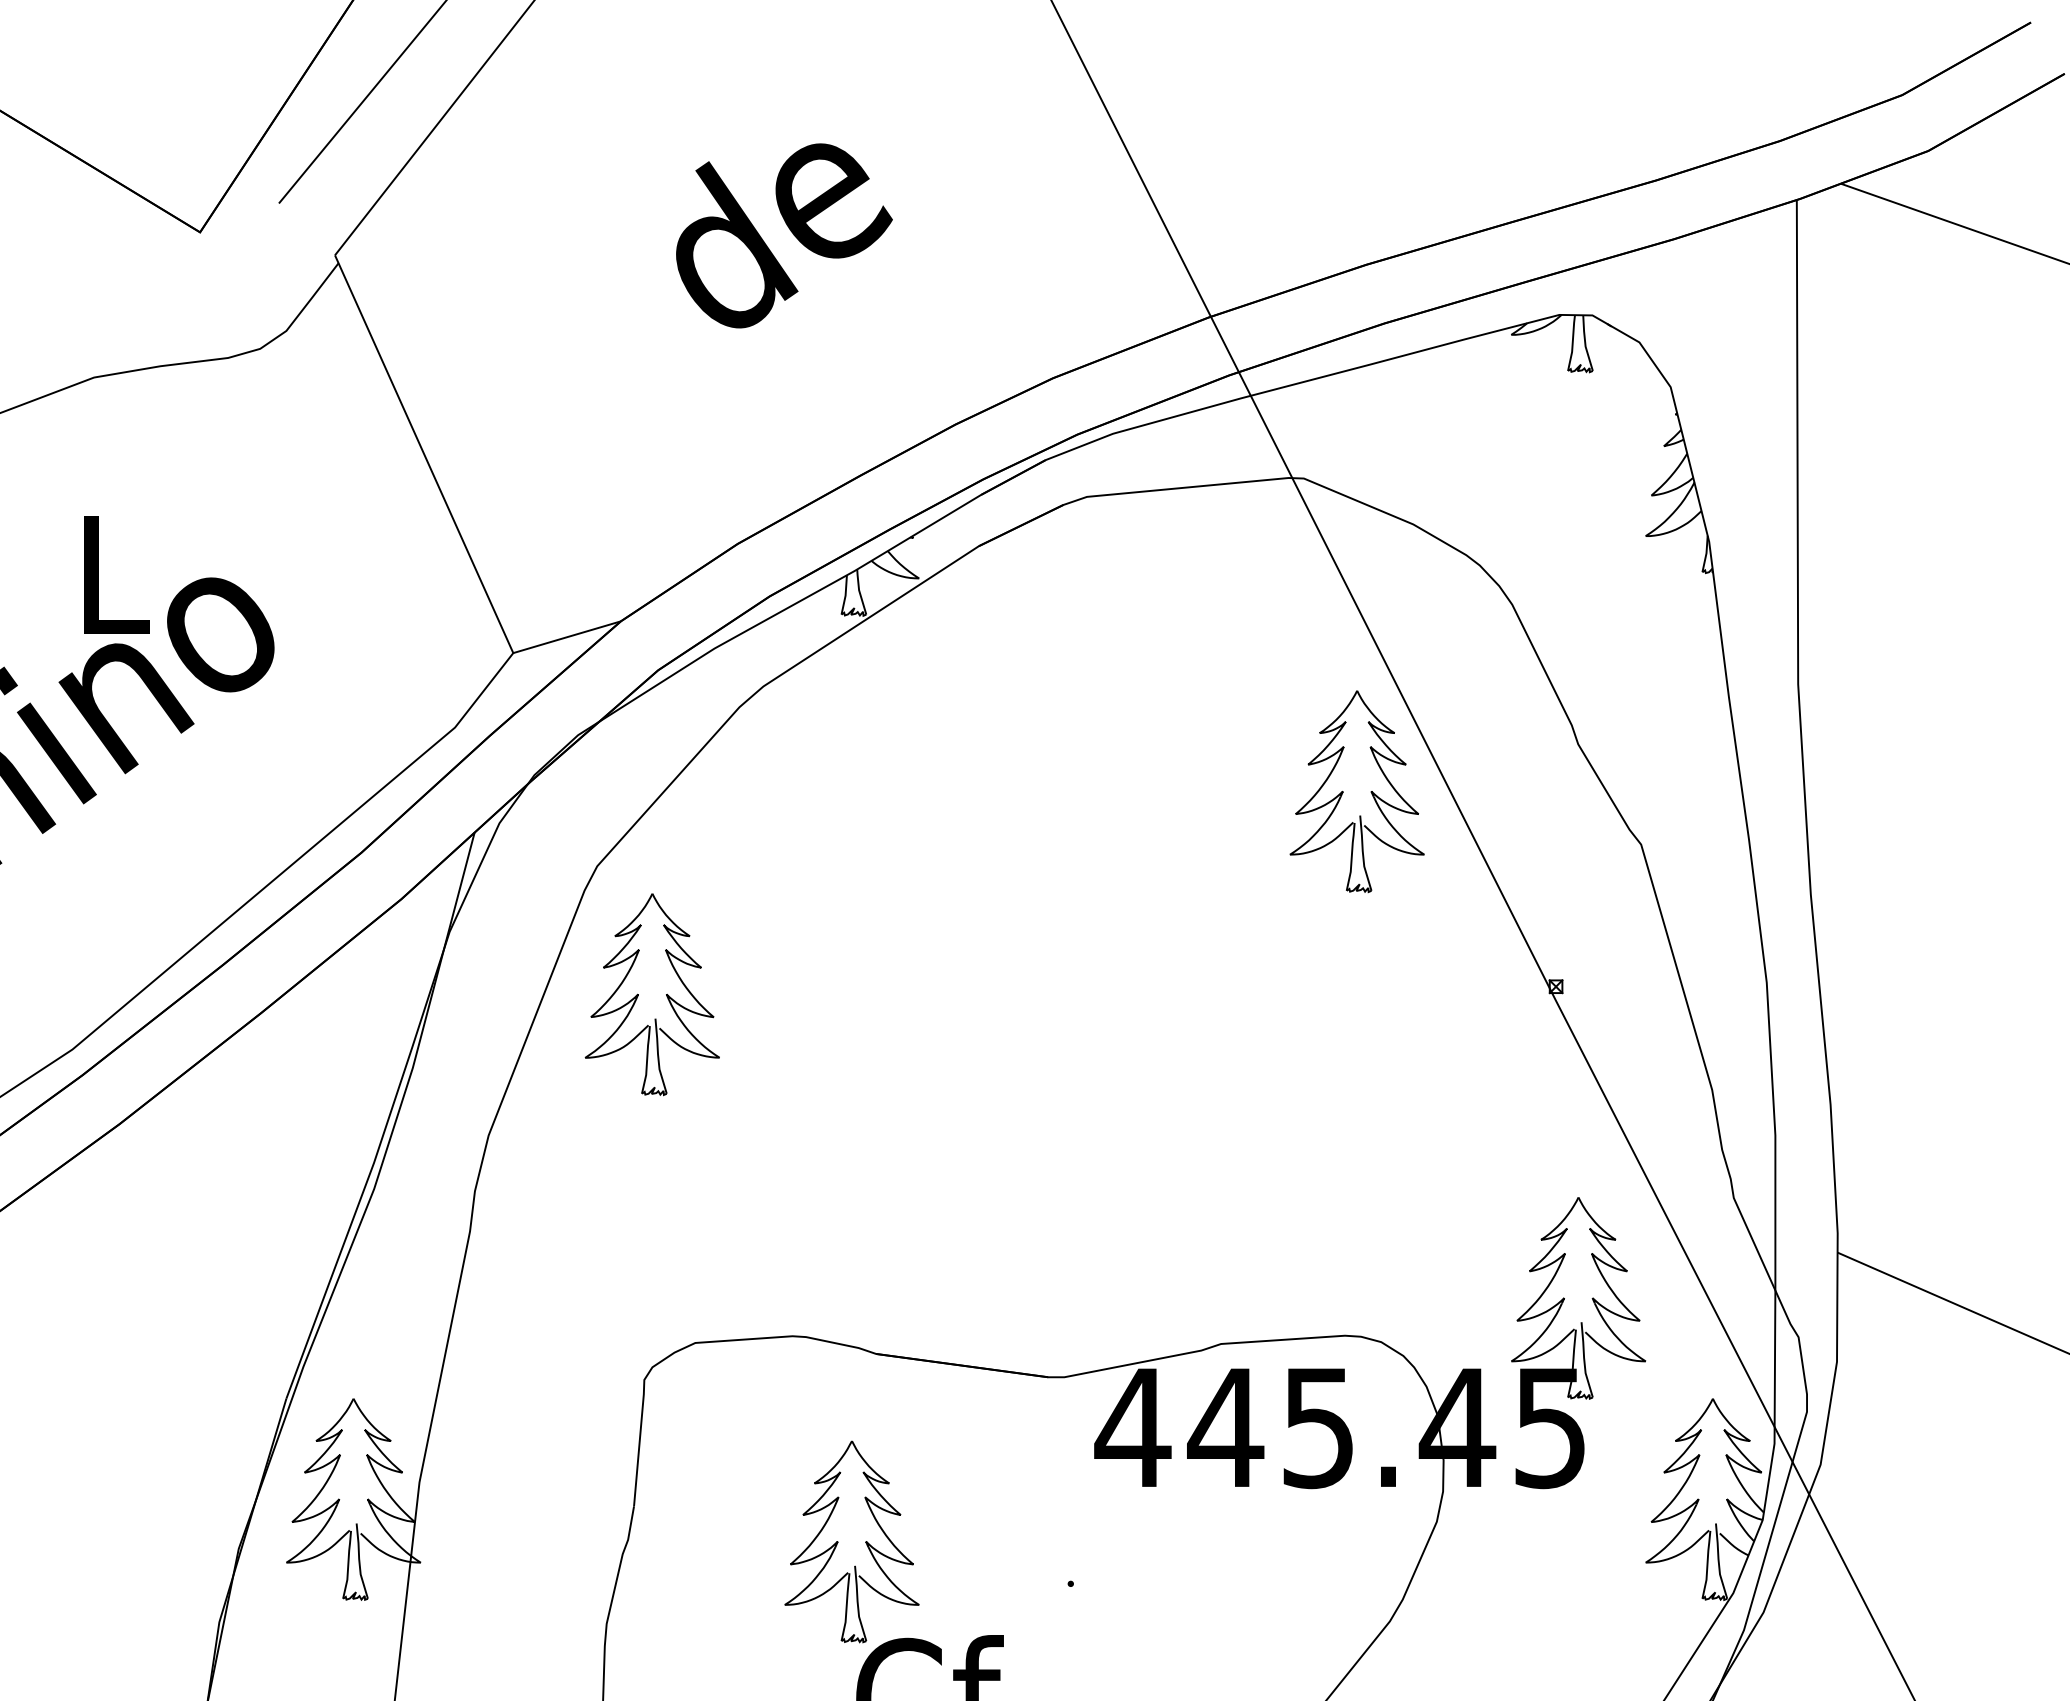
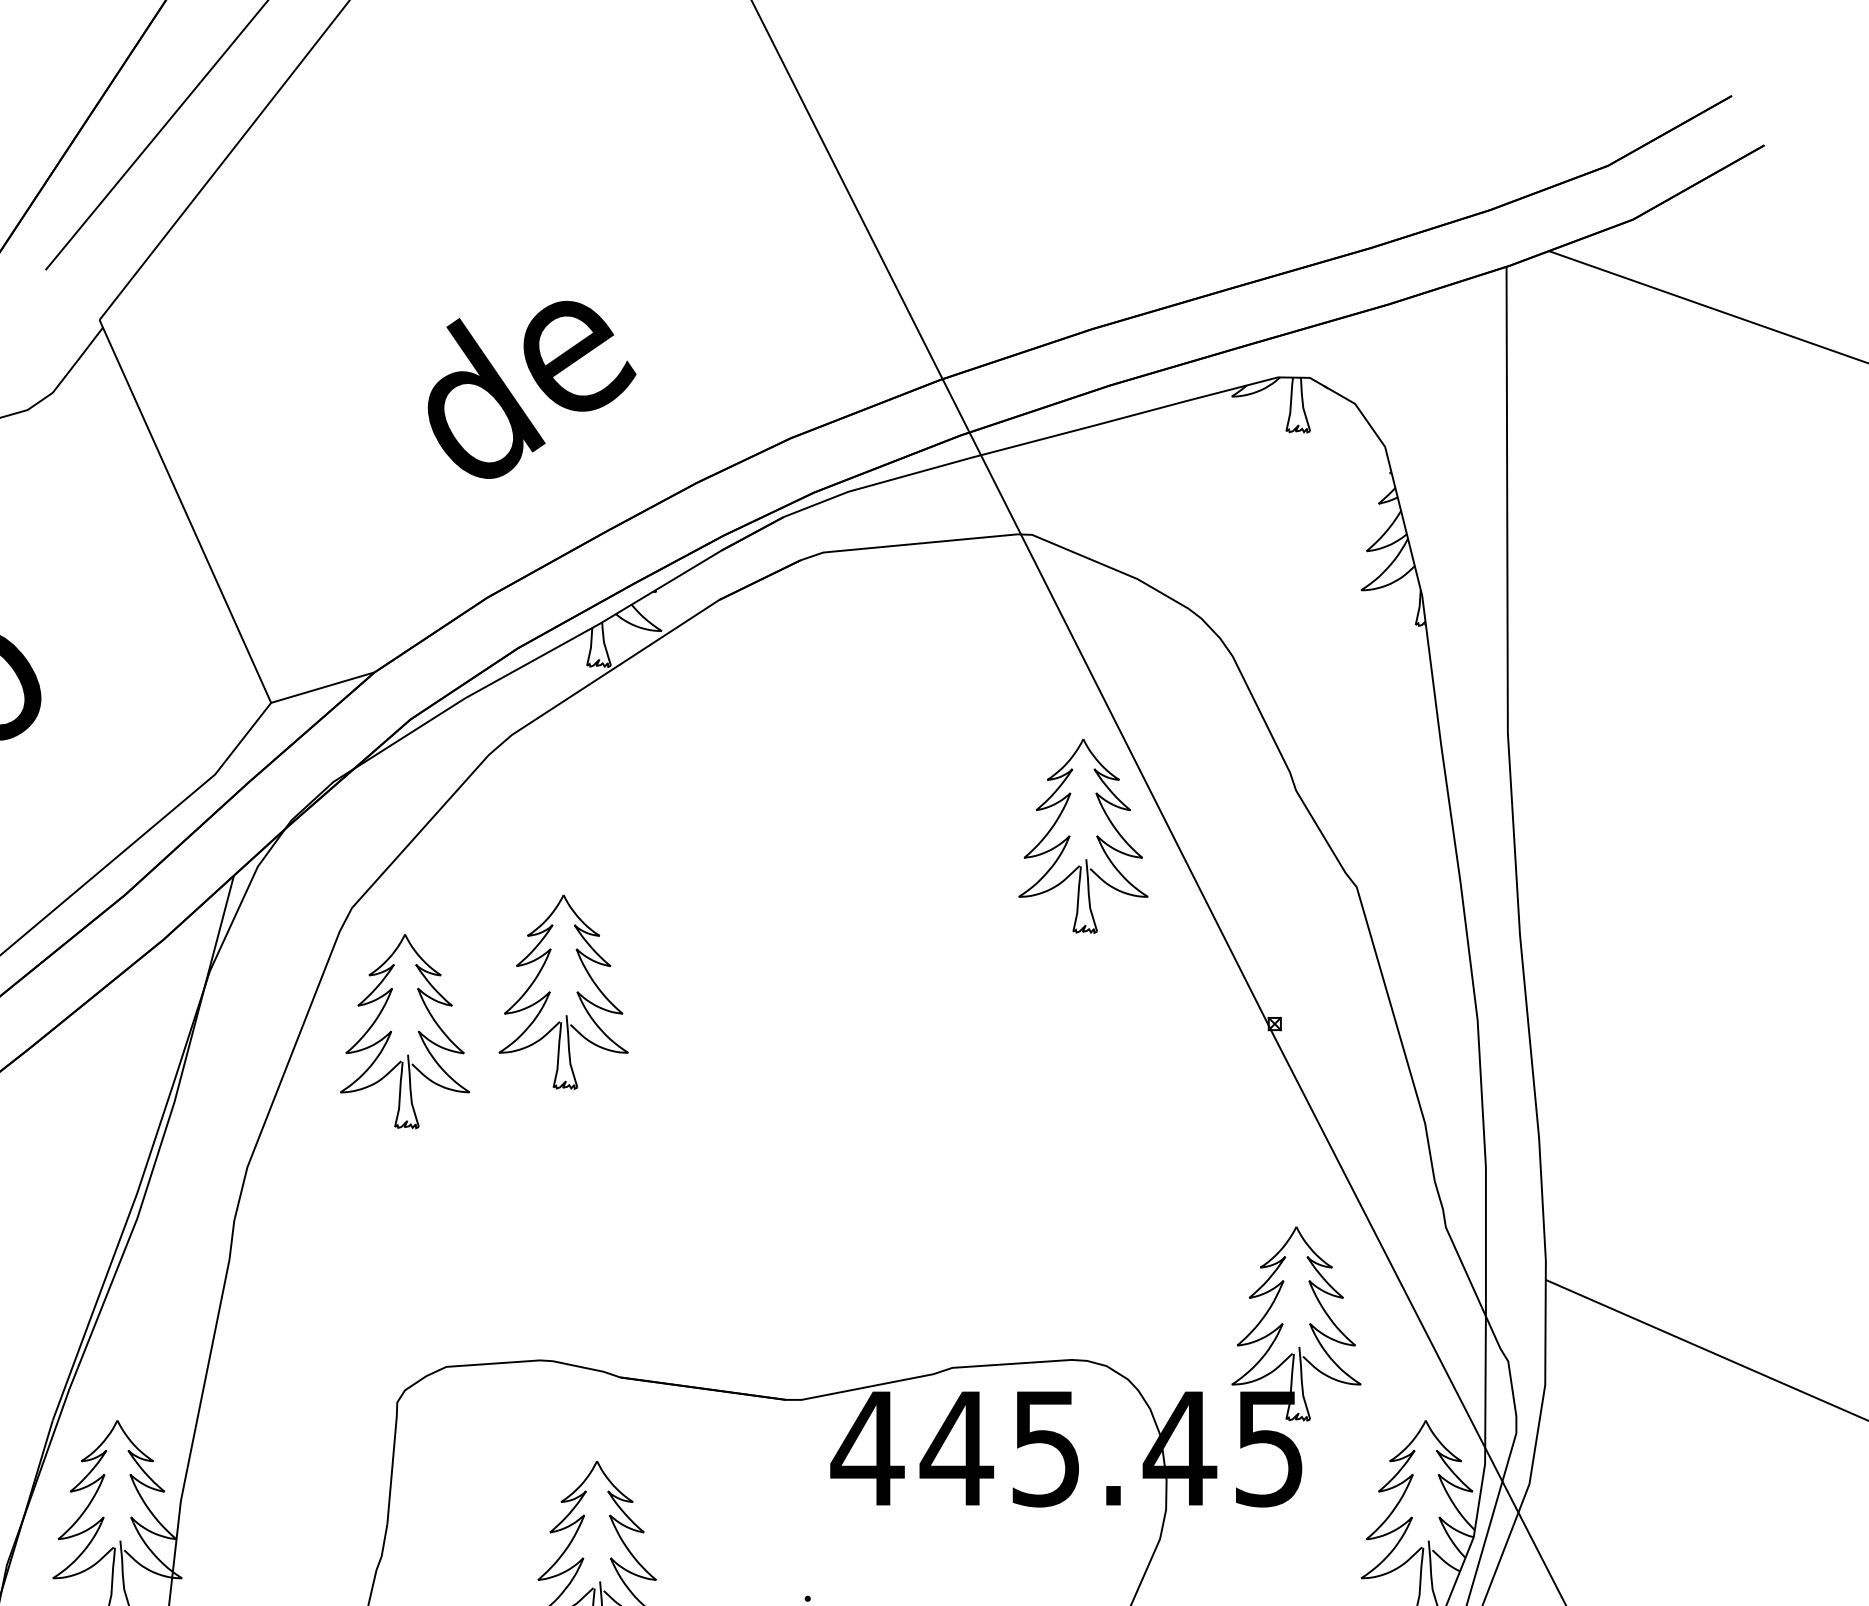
text: (784, 235) -> (532, 389), moved
part: (803, 953) -> (550, 992), added

